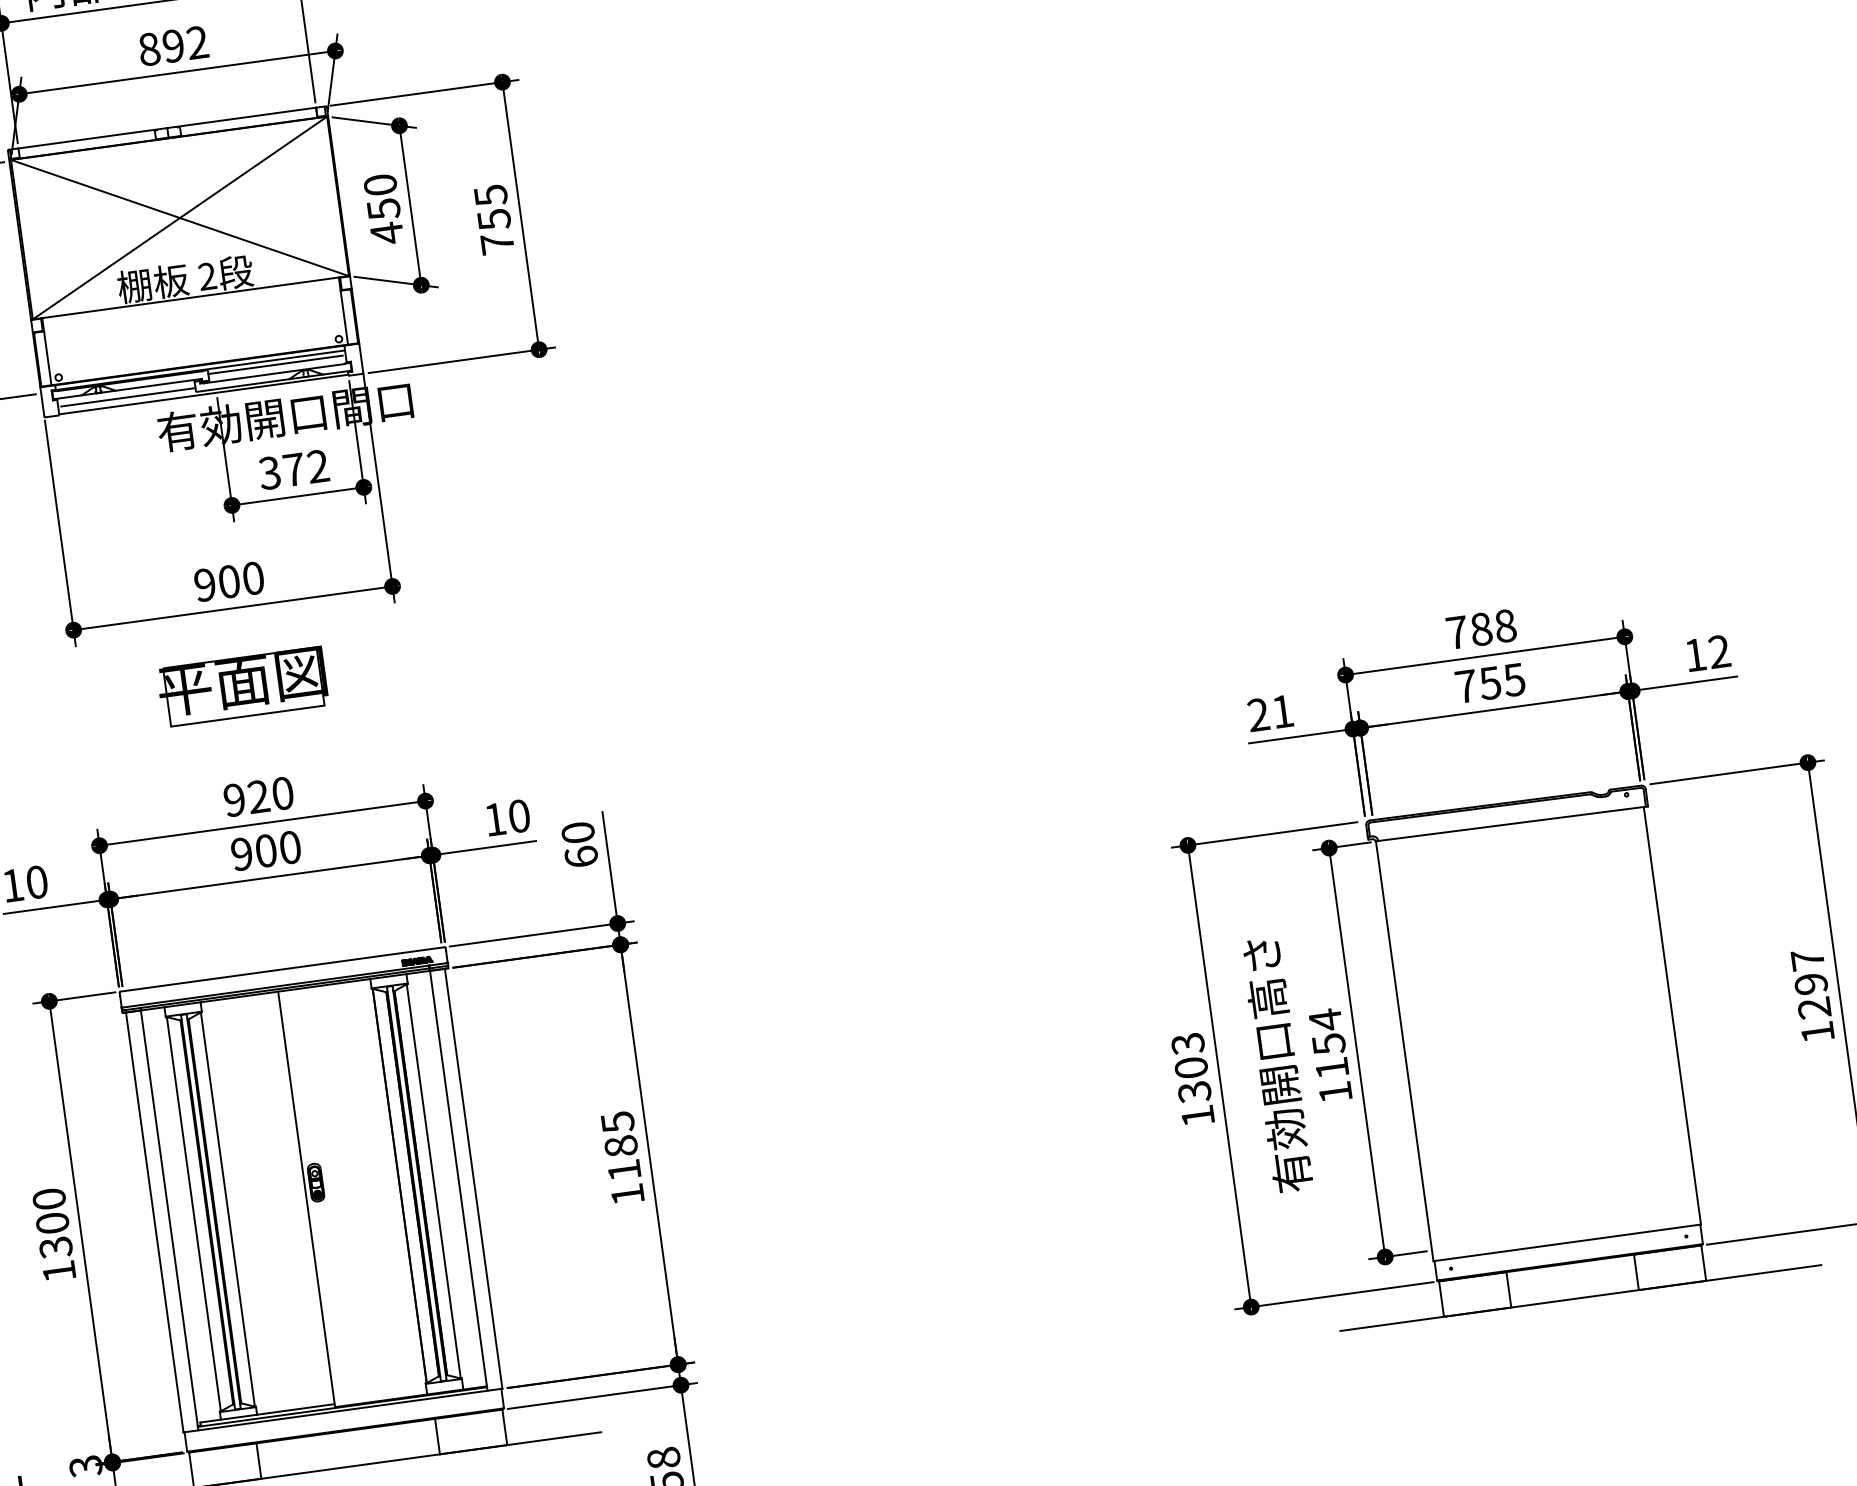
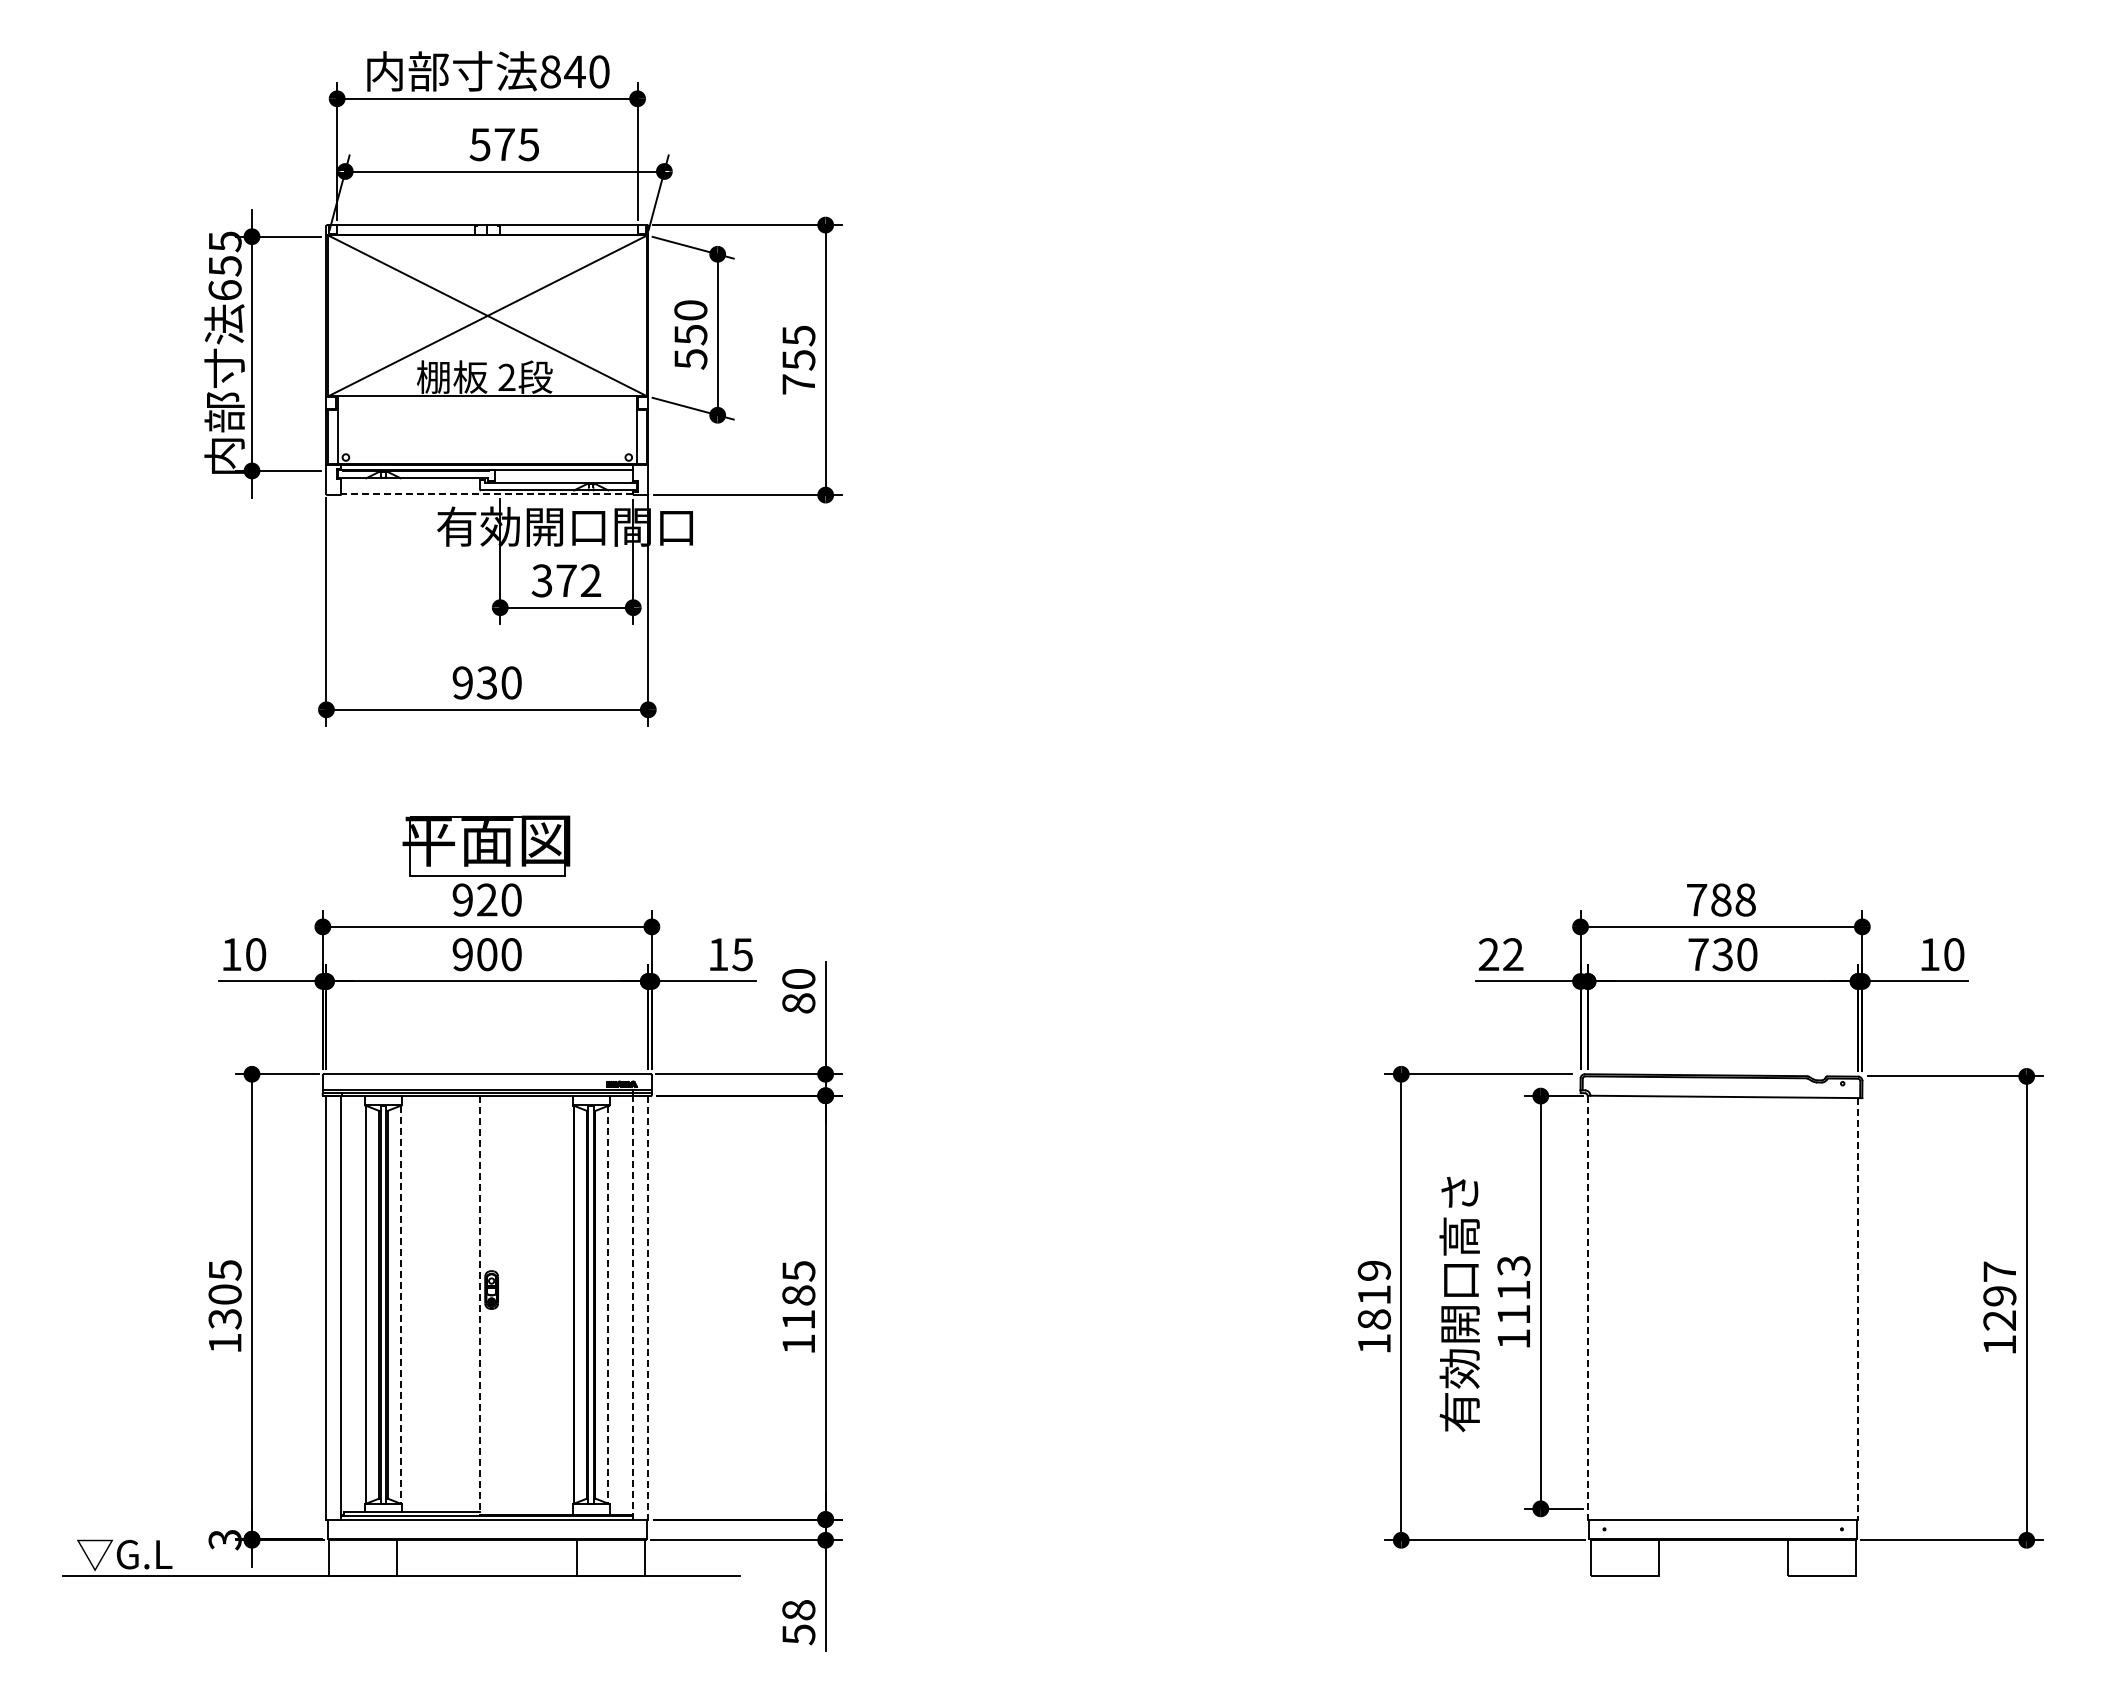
text: (173, 45) -> (504, 144), 892 -> 575
text: (386, 233) -> (690, 359), 450 -> 550
line: (275, 365) -> (562, 474), removed
line: (203, 395) -> (487, 494), solid -> dashed
line: (128, 397) -> (412, 486), removed
text: (228, 581) -> (486, 682), 900 -> 930
text: (1719, 651) -> (1954, 954), 12 -> 10
text: (1501, 681) -> (1734, 954), 755 -> 730
part: (242, 686) -> (486, 845), moved
text: (1282, 711) -> (1513, 954), 21 -> 22
text: (519, 816) -> (742, 954), 10 -> 15
text: (581, 857) -> (798, 1003), 60 -> 80
line: (1672, 1015) -> (1858, 1308), solid -> dashed
text: (1326, 1031) -> (1513, 1277), 1154 -> 1113
line: (1405, 1051) -> (1588, 1307), solid -> dashed
text: (1191, 1068) -> (1374, 1295), 1303 -> 1819
line: (473, 1178) -> (648, 1307), solid -> dashed
line: (458, 1180) -> (633, 1307), solid -> dashed
line: (433, 1181) -> (608, 1304), solid -> dashed
text: (48, 1199) -> (224, 1270), 1300 -> 1305
line: (307, 1199) -> (480, 1305), solid -> dashed
line: (227, 1209) -> (400, 1304), solid -> dashed
line: (1580, 1298) -> (1728, 1576), removed

